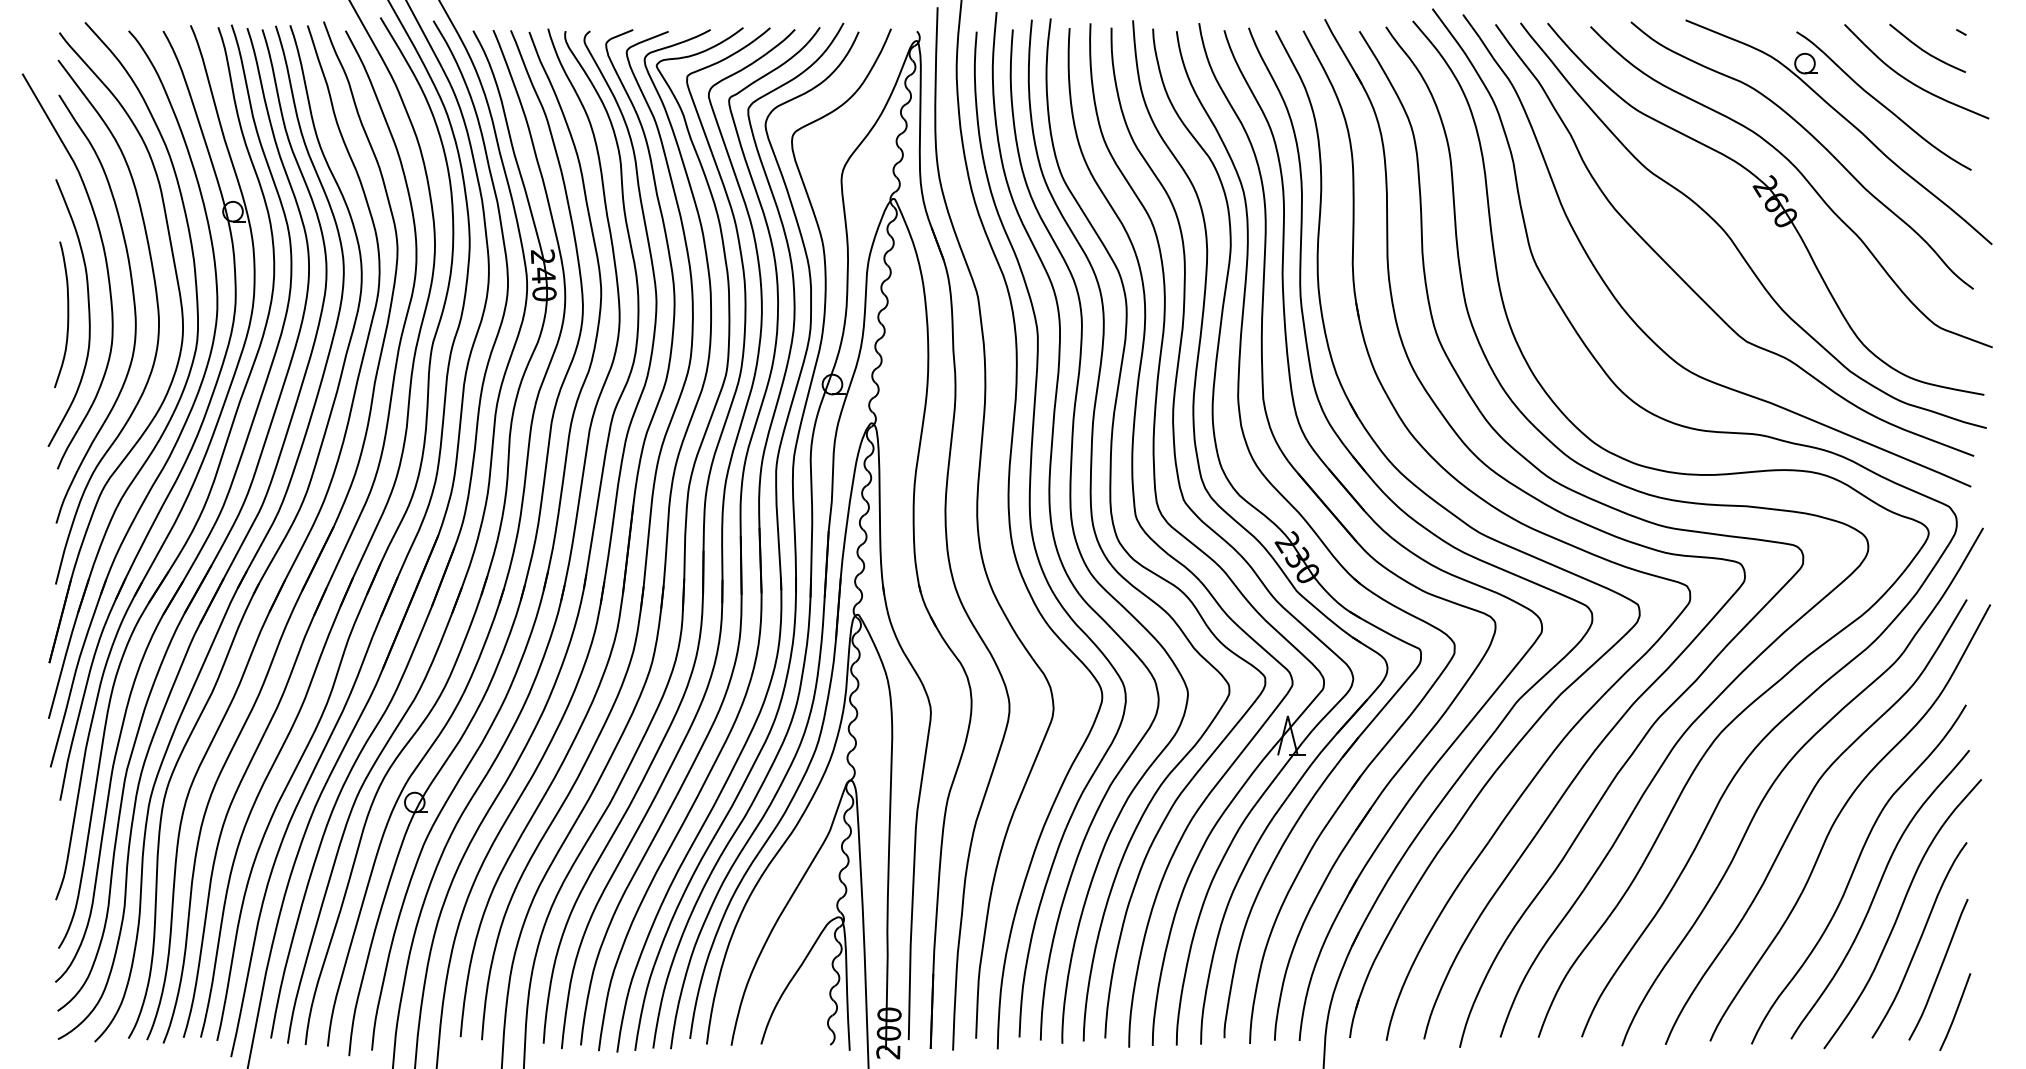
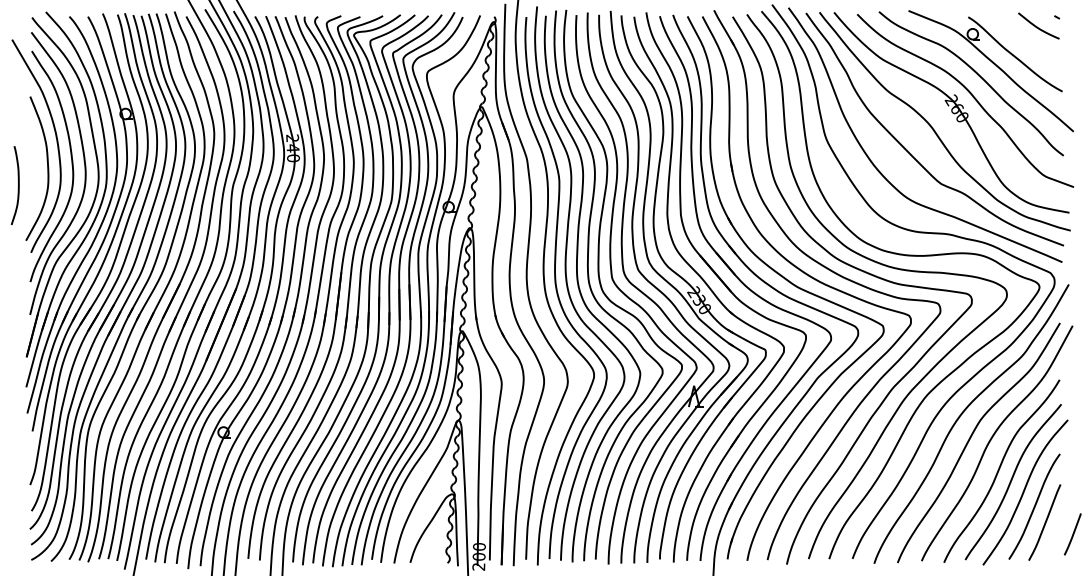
curve: (1910, 78) -> (1029, 42), removed
curve: (67, 314) -> (18, 185), moved
line: (1954, 1012) -> (1072, 534), moved

